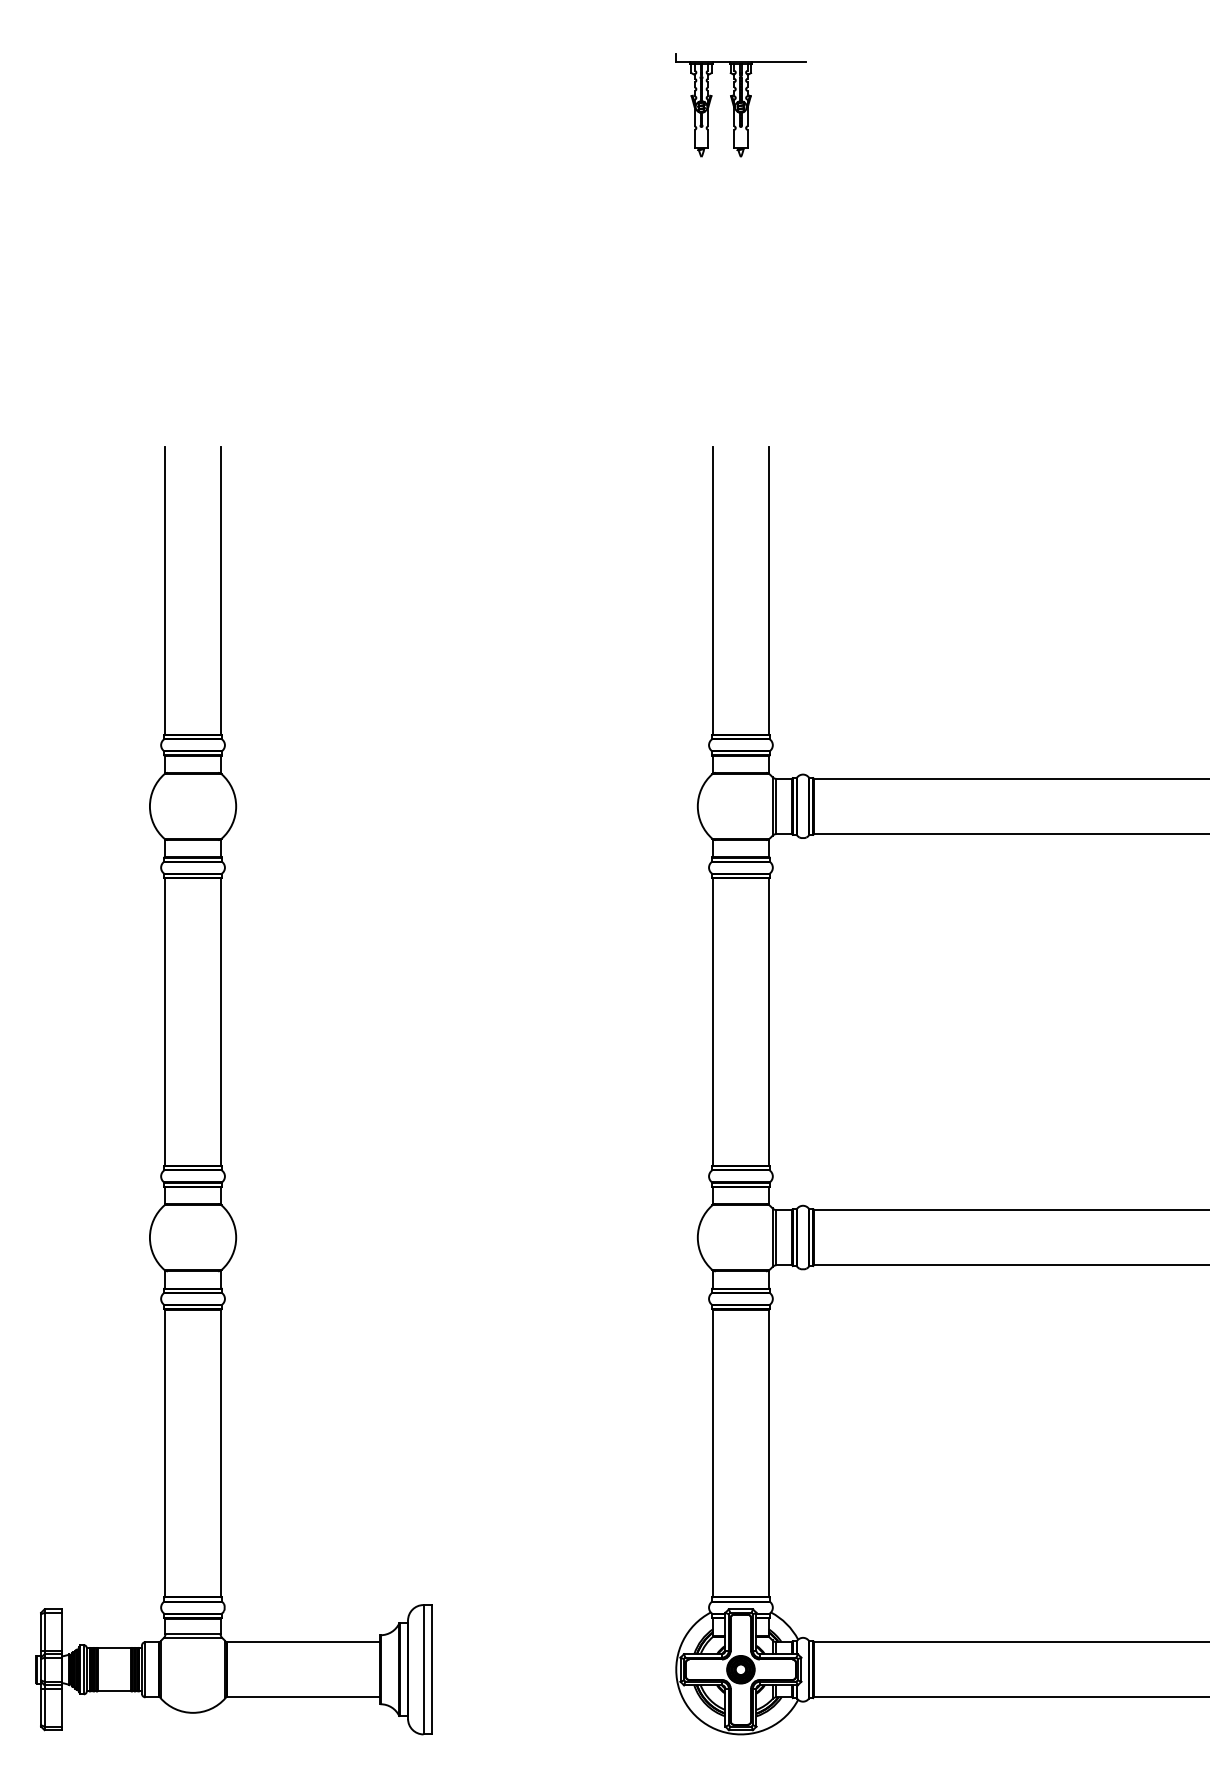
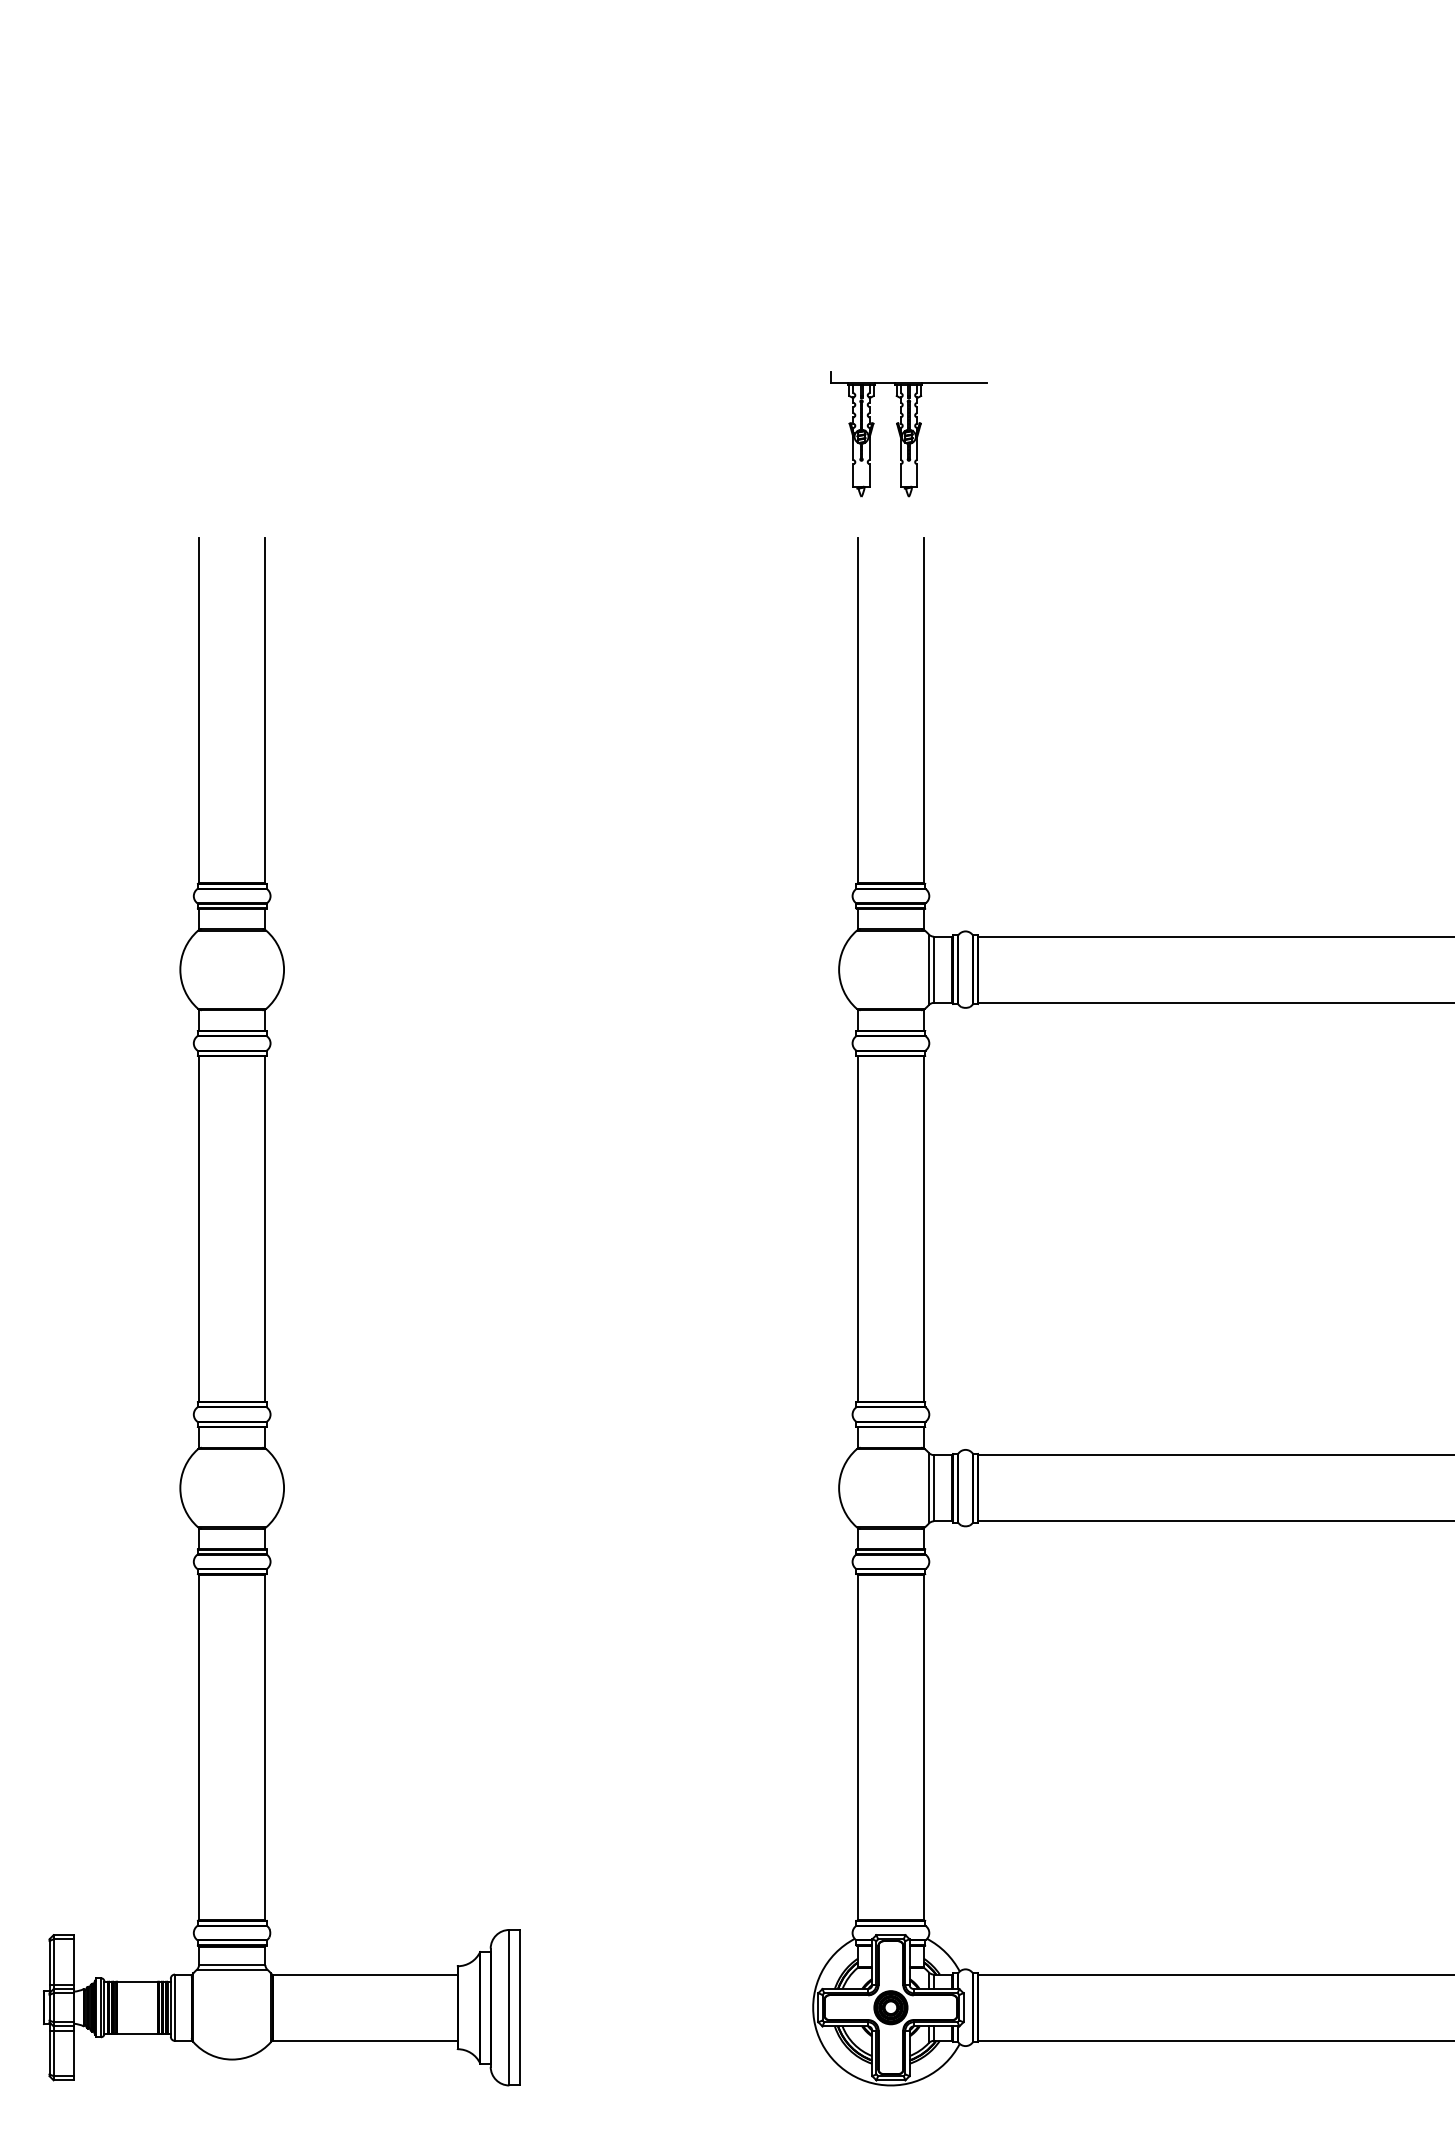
part: (740, 105) -> (908, 434), moved

